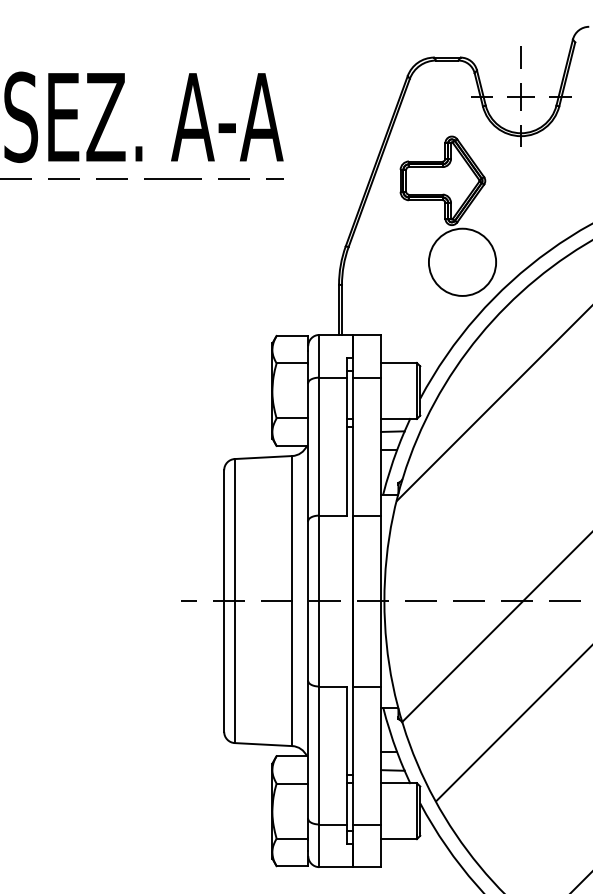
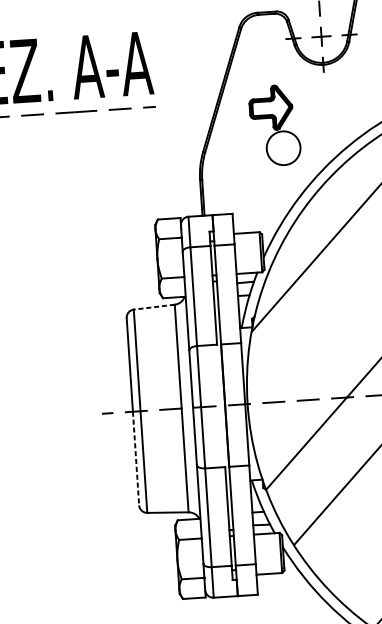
part: (447, 215) -> (274, 125), size x0.7
line: (263, 457) -> (154, 307), solid -> dashed
line: (224, 666) -> (136, 458), solid -> dashed

